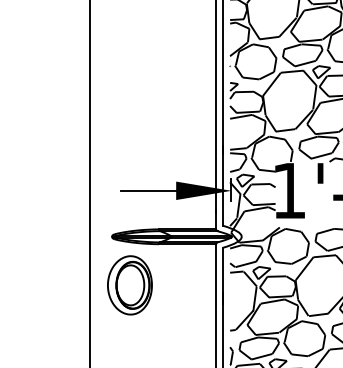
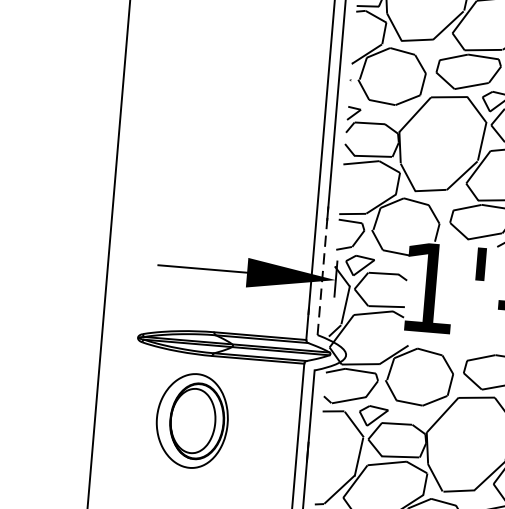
line: (223, 185) -> (323, 270), solid -> dashed
part: (129, 285) -> (191, 421), moved

